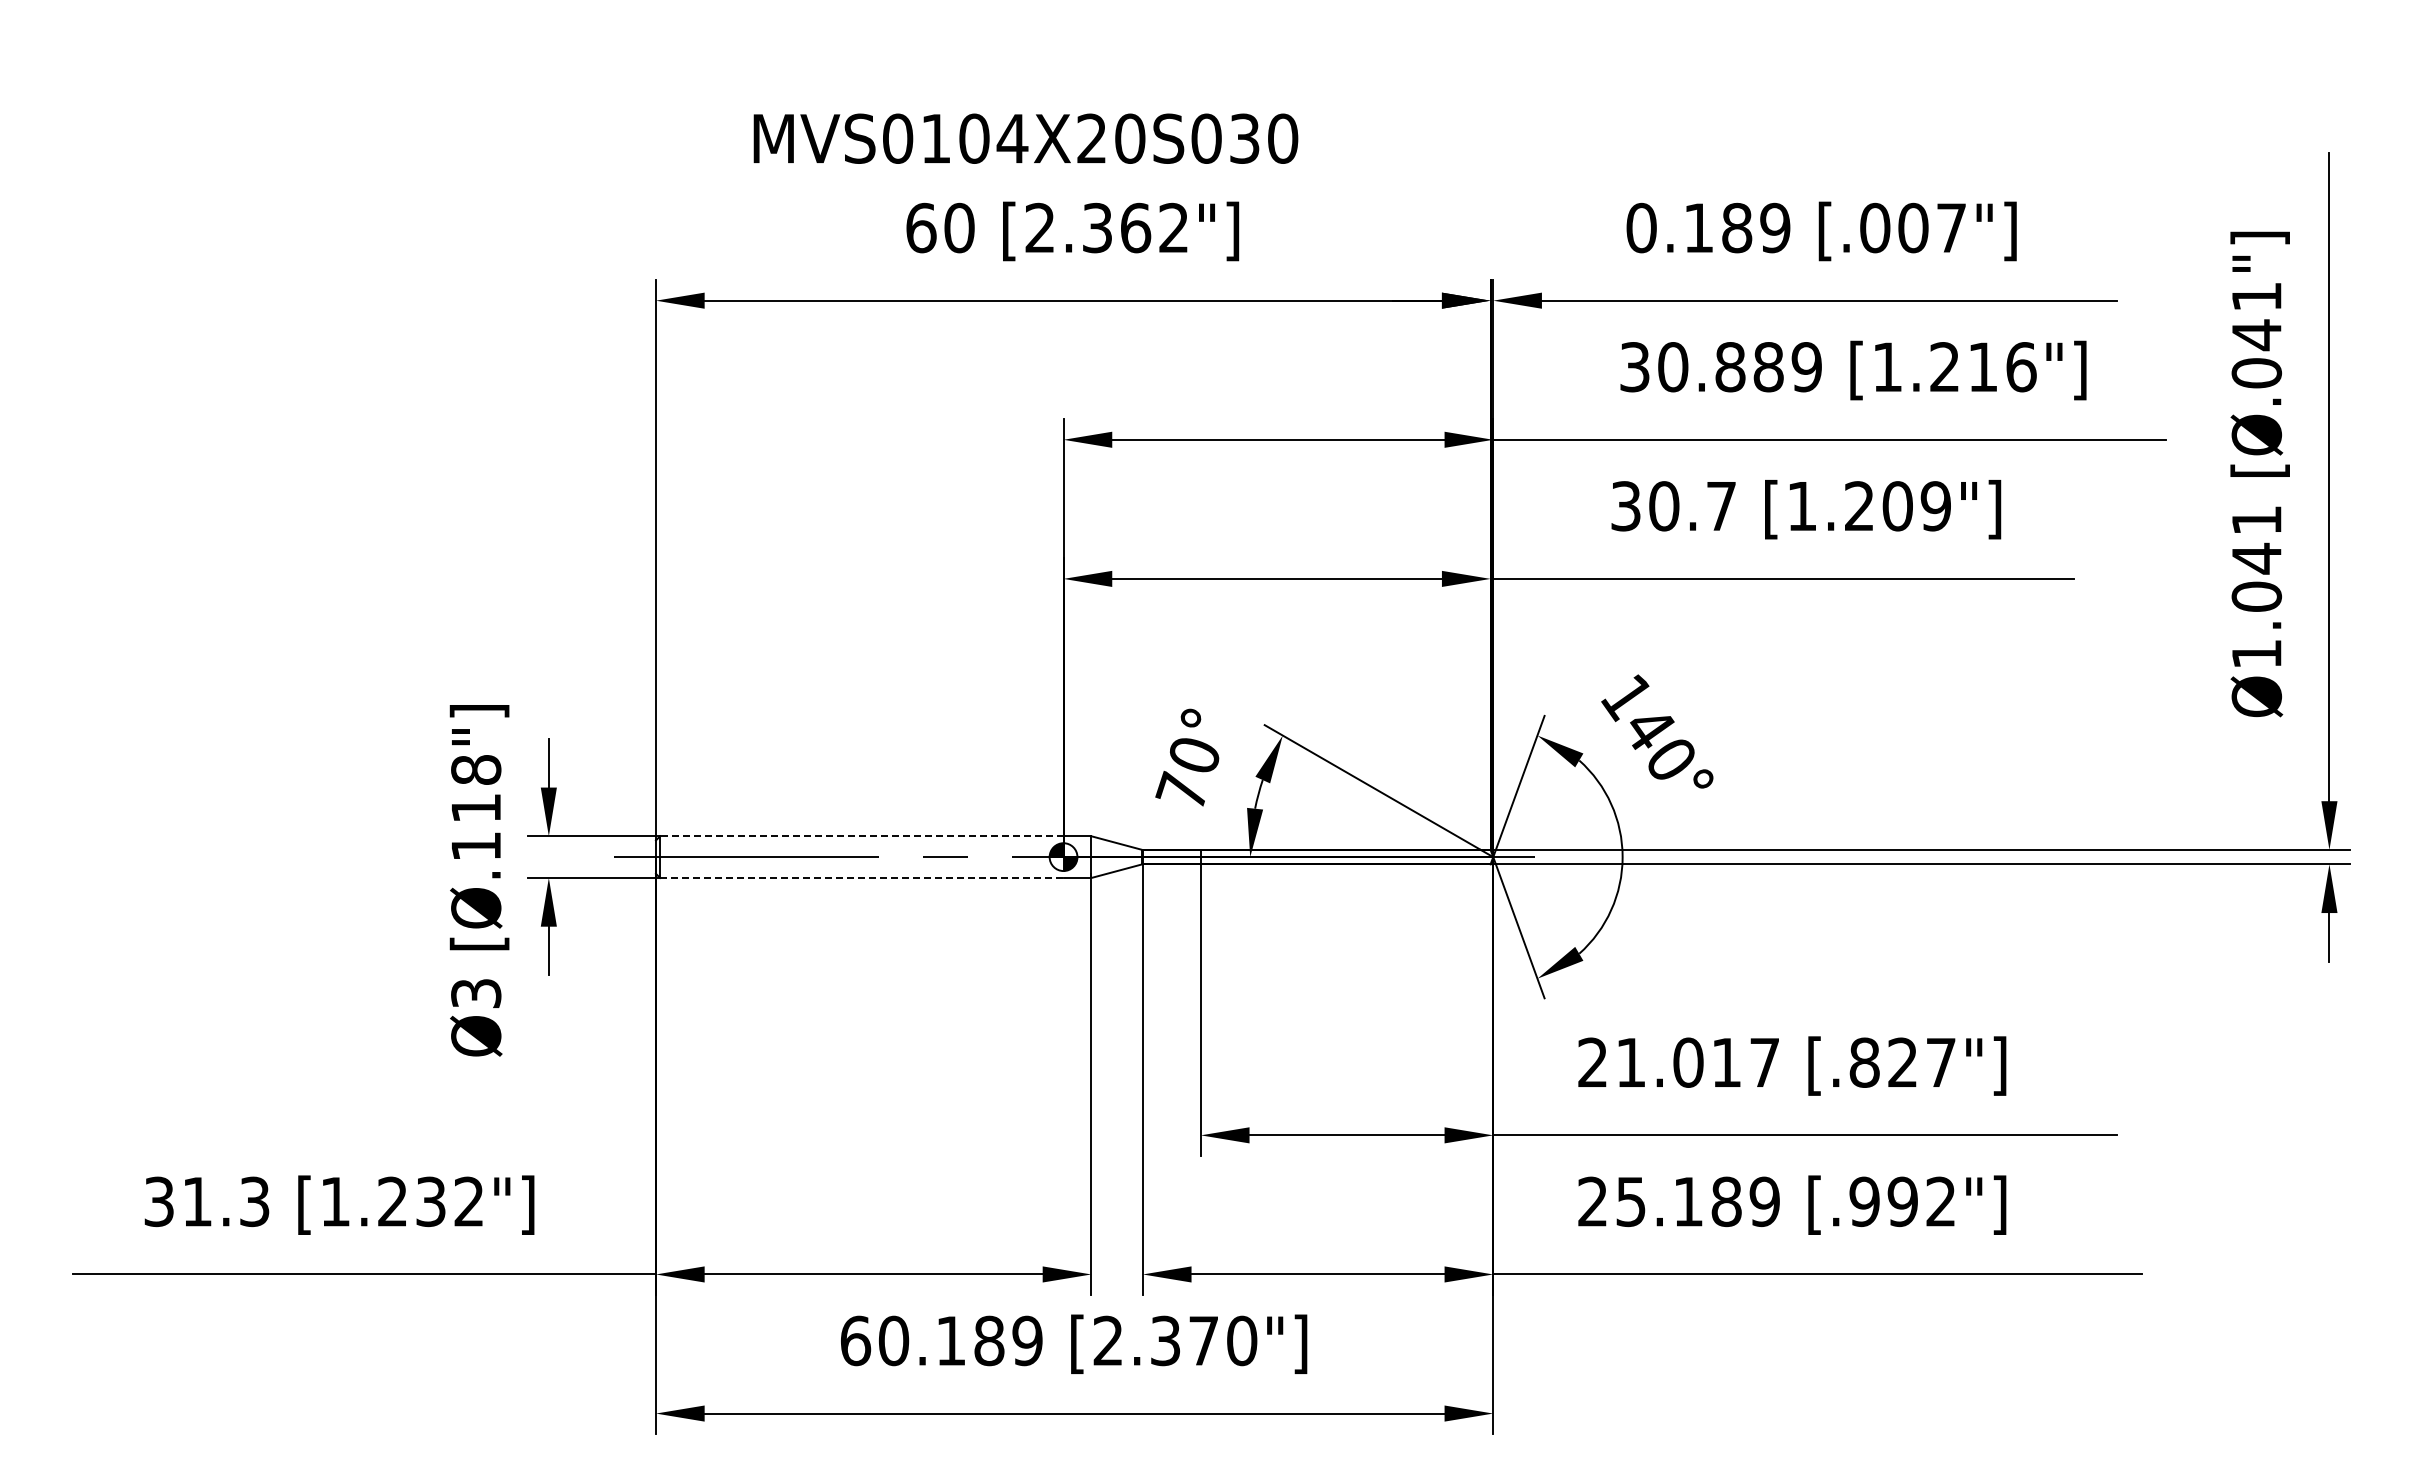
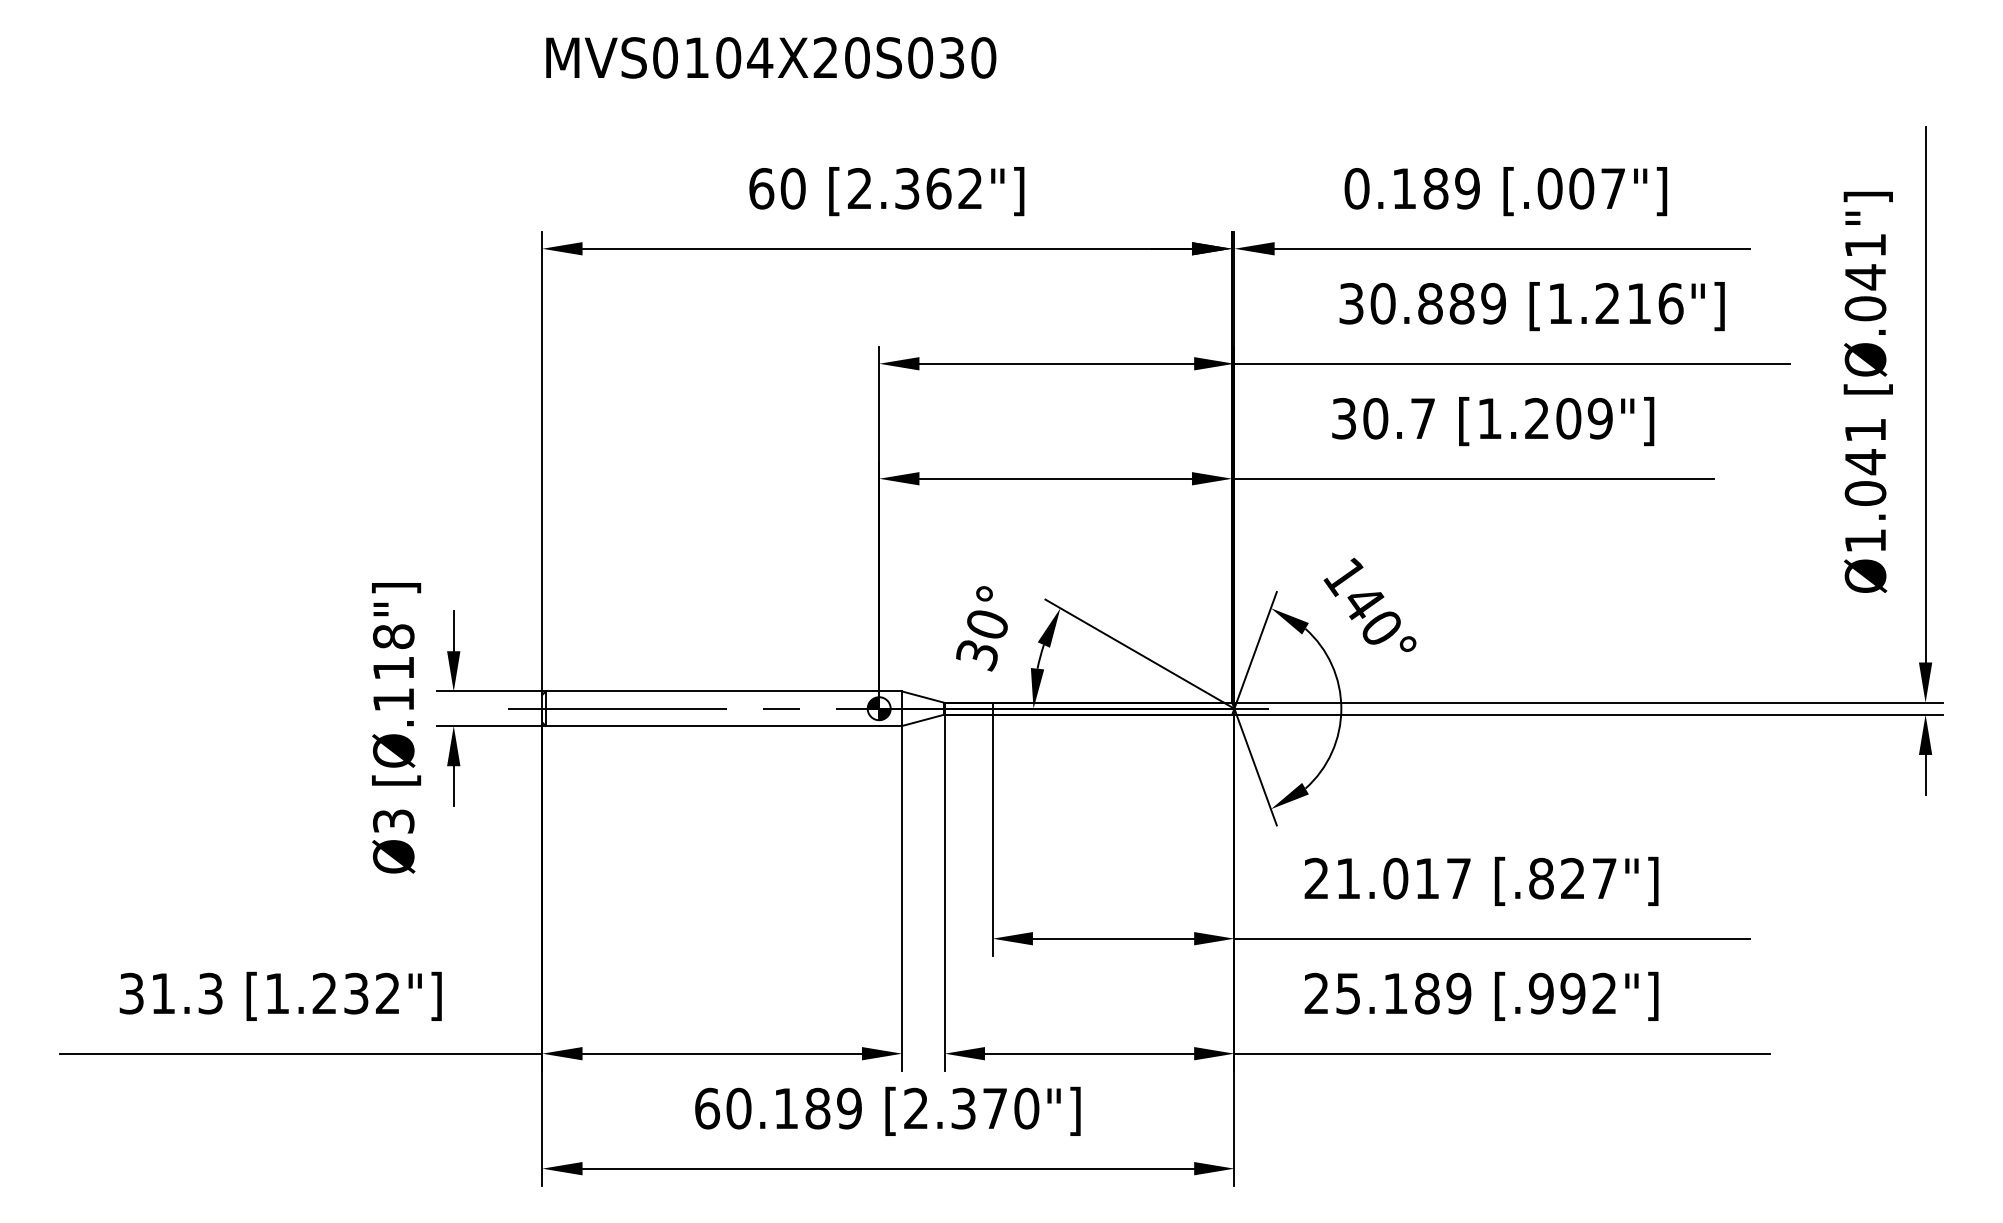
text: (1025, 138) -> (770, 57), moved
text: (1180, 791) -> (975, 654), 70° -> 30°
line: (861, 836) -> (712, 691), dashed -> solid
line: (861, 878) -> (712, 726), dashed -> solid

